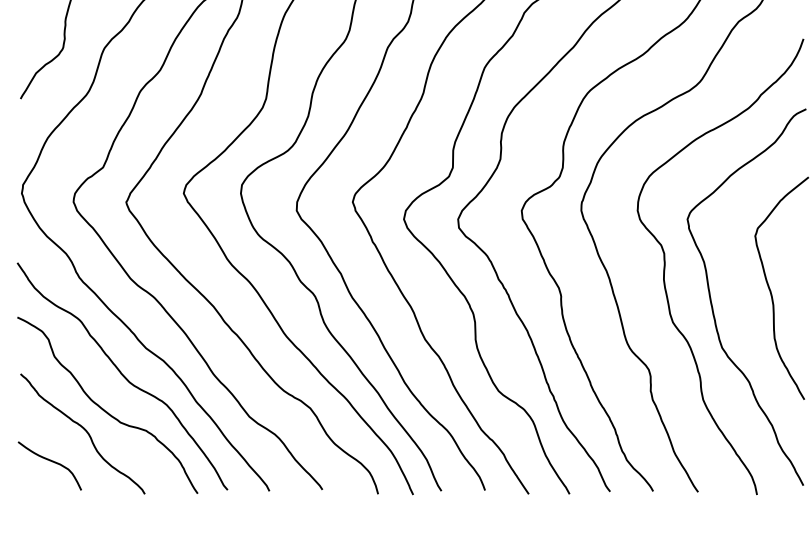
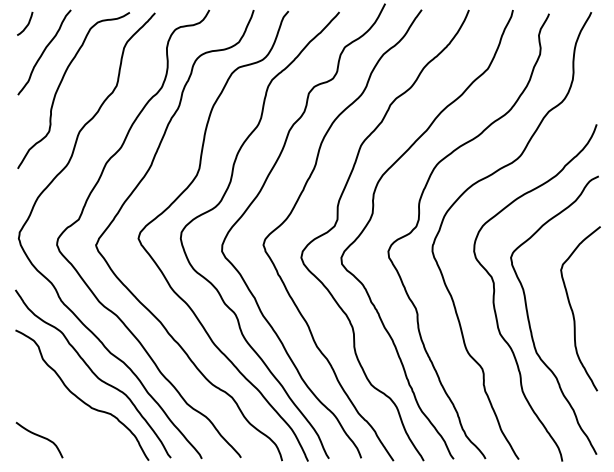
curve: (85, 431) -> (65, 414), removed

